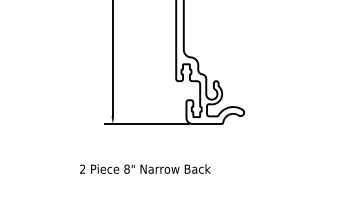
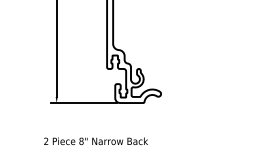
text: (145, 168) -> (96, 140), moved

